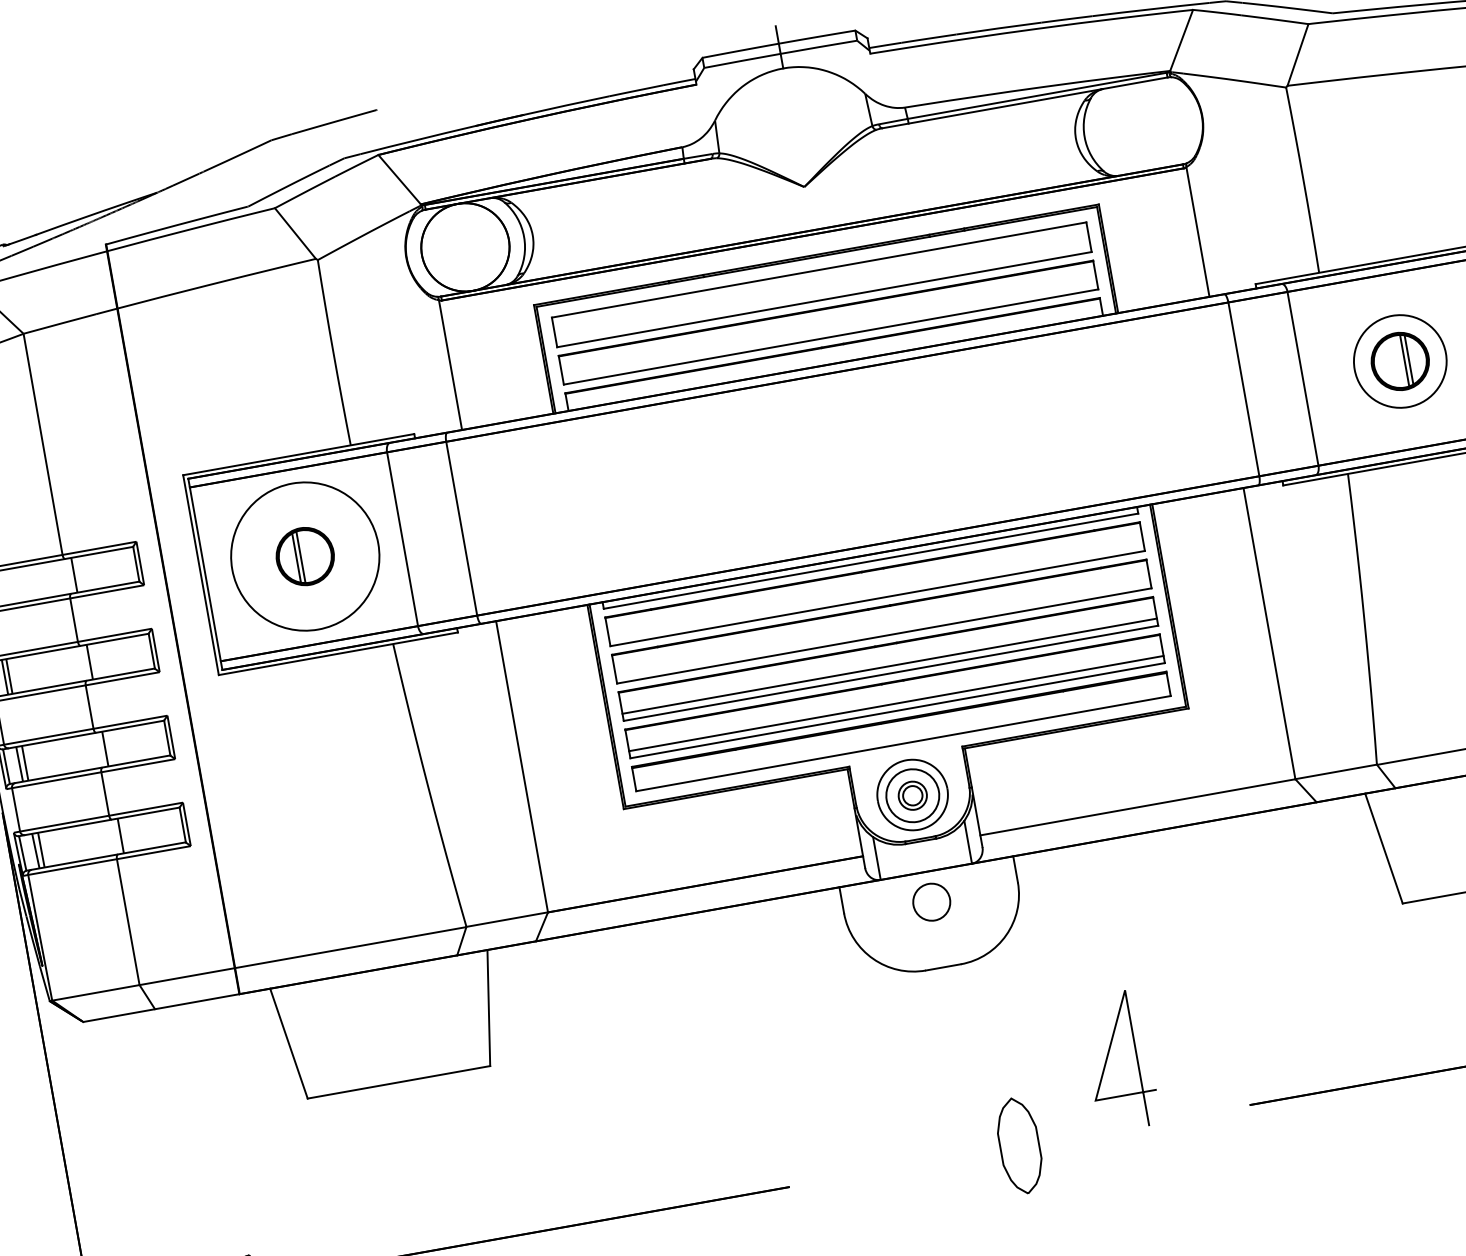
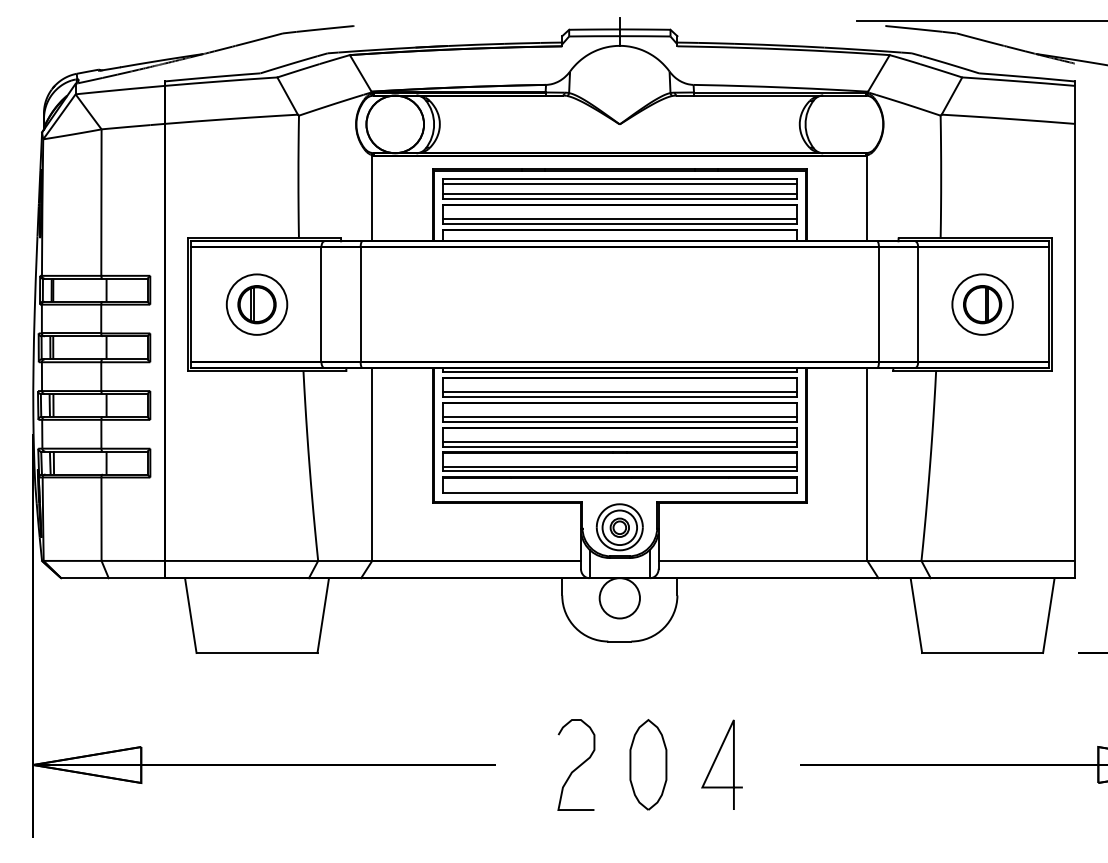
line: (820, 277) -> (619, 184), added
line: (822, 292) -> (619, 194), added
line: (829, 330) -> (619, 219), added
circle: (304, 556) -> (256, 304), size x0.62
line: (875, 591) -> (619, 392), added
line: (882, 629) -> (619, 417), added
circle: (931, 902) -> (619, 598), size x1.67
line: (1108, 1059) -> (715, 762), moved
part: (1019, 1145) -> (648, 764), size x1.43
curve: (914, 1165) -> (578, 765), added

